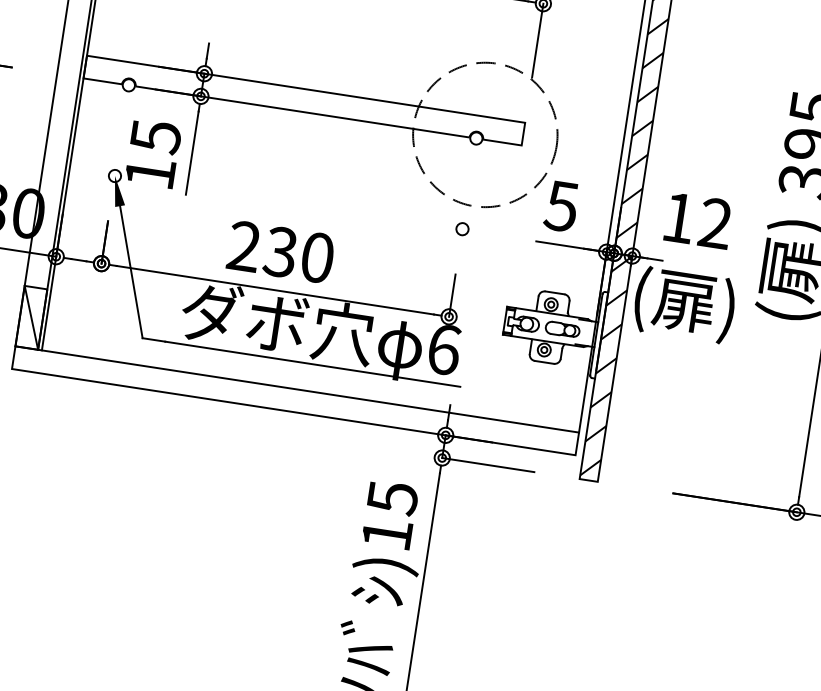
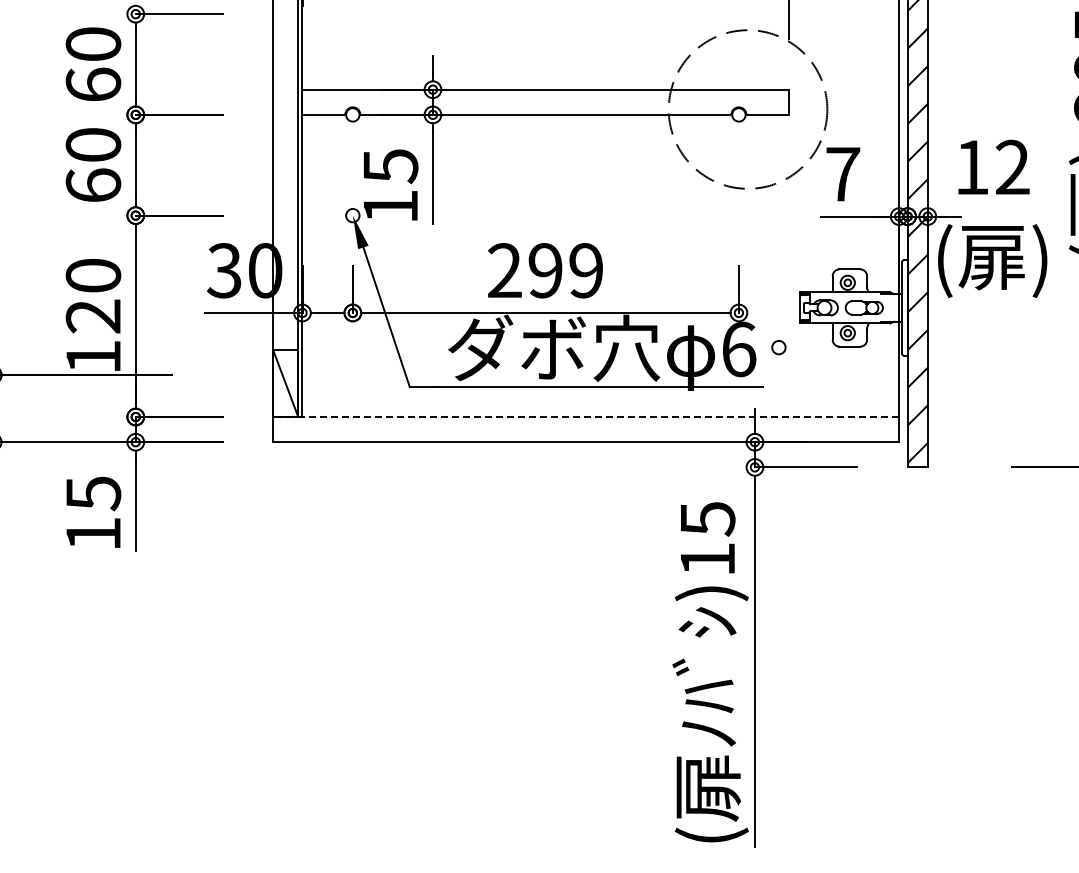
text: (561, 206) -> (842, 174), 5 -> 7
circle: (462, 229) -> (778, 347), moved
text: (298, 254) -> (565, 270), 230 -> 299
line: (296, 389) -> (585, 417), solid -> dashed

